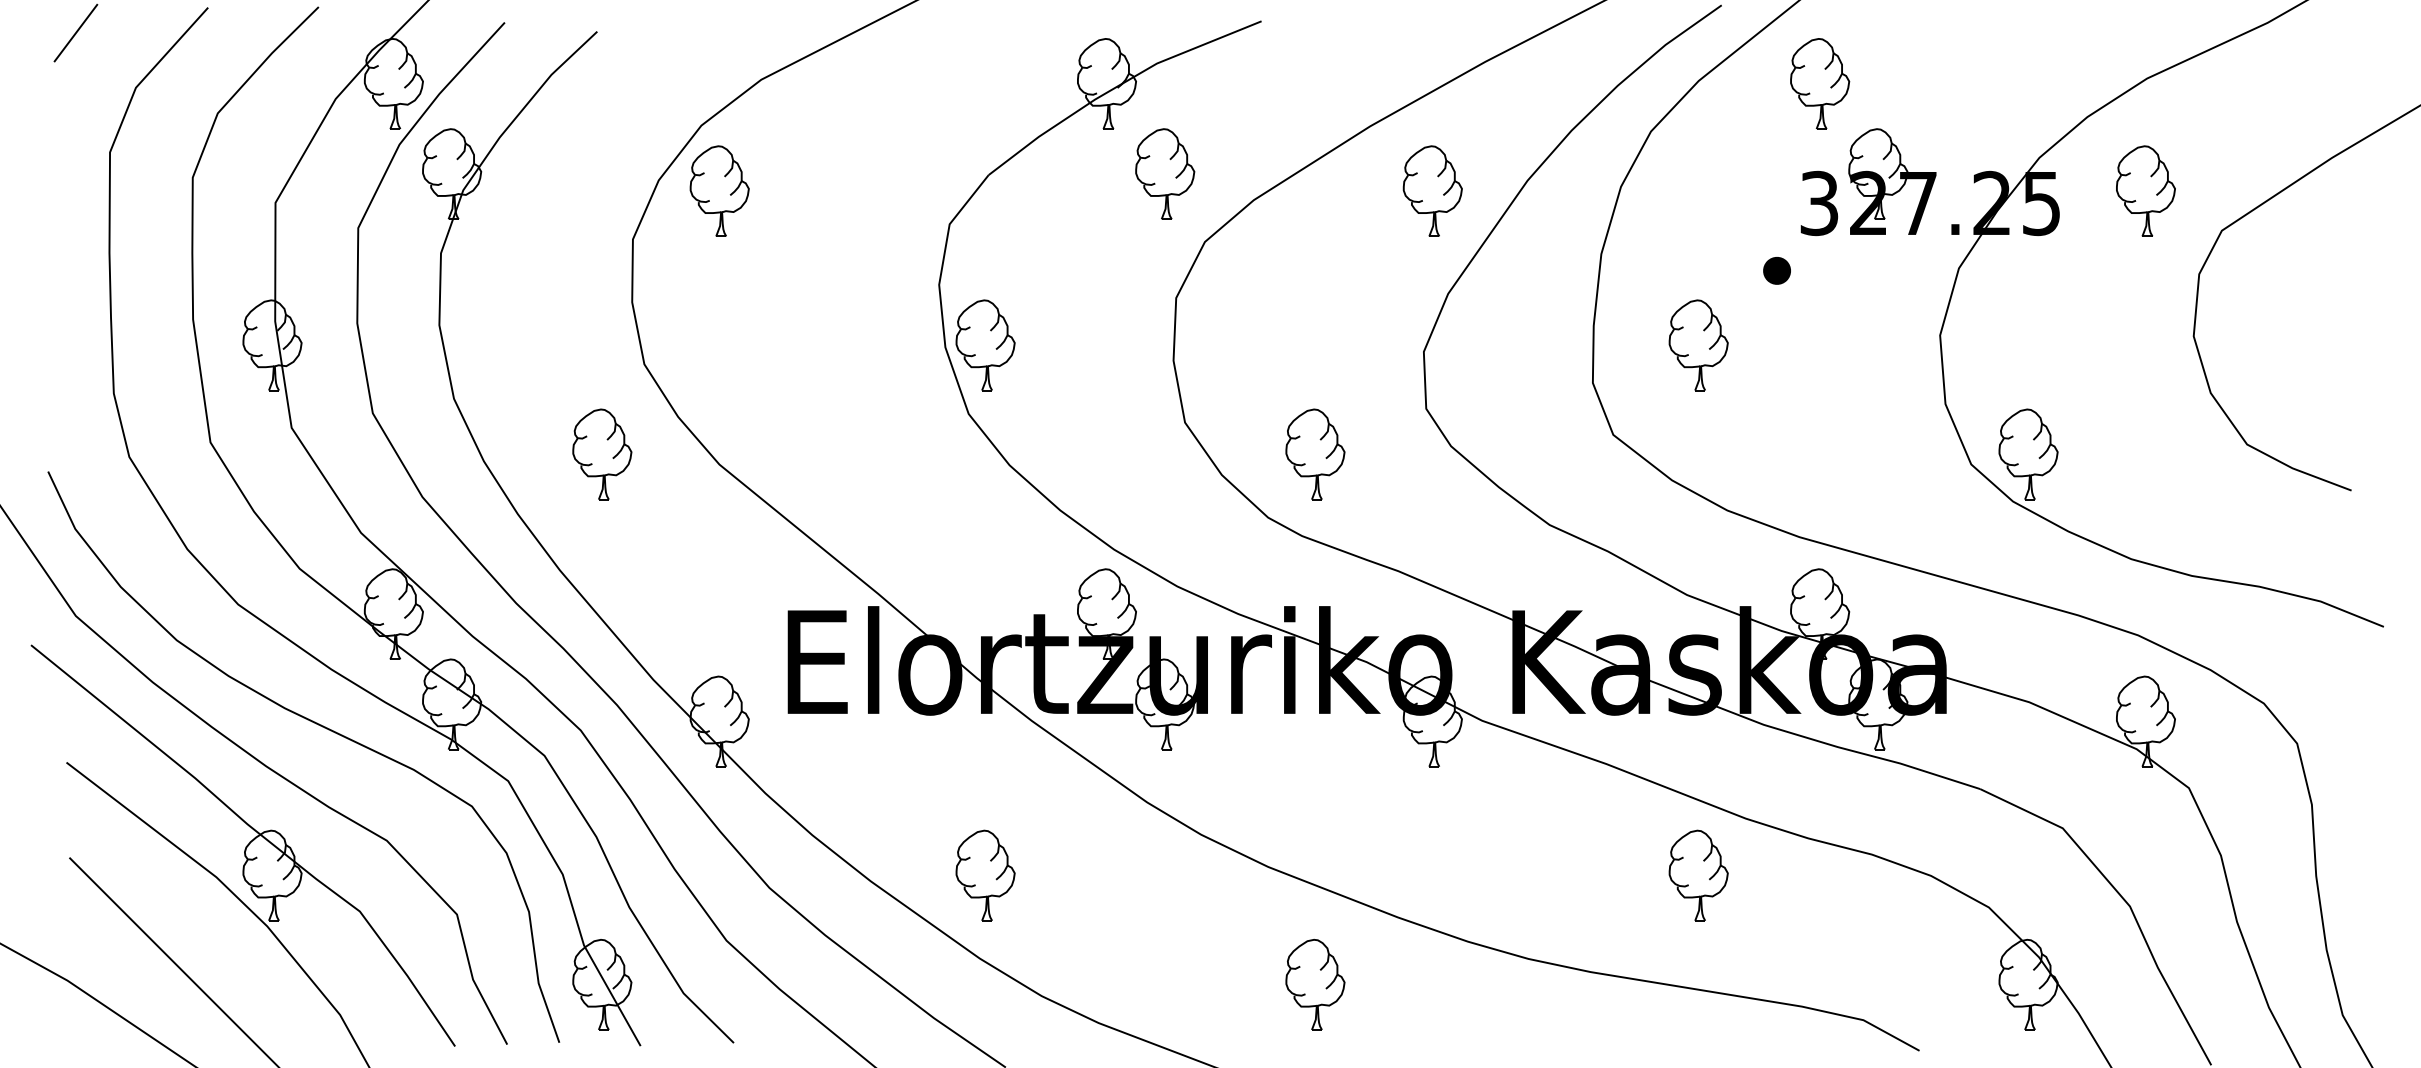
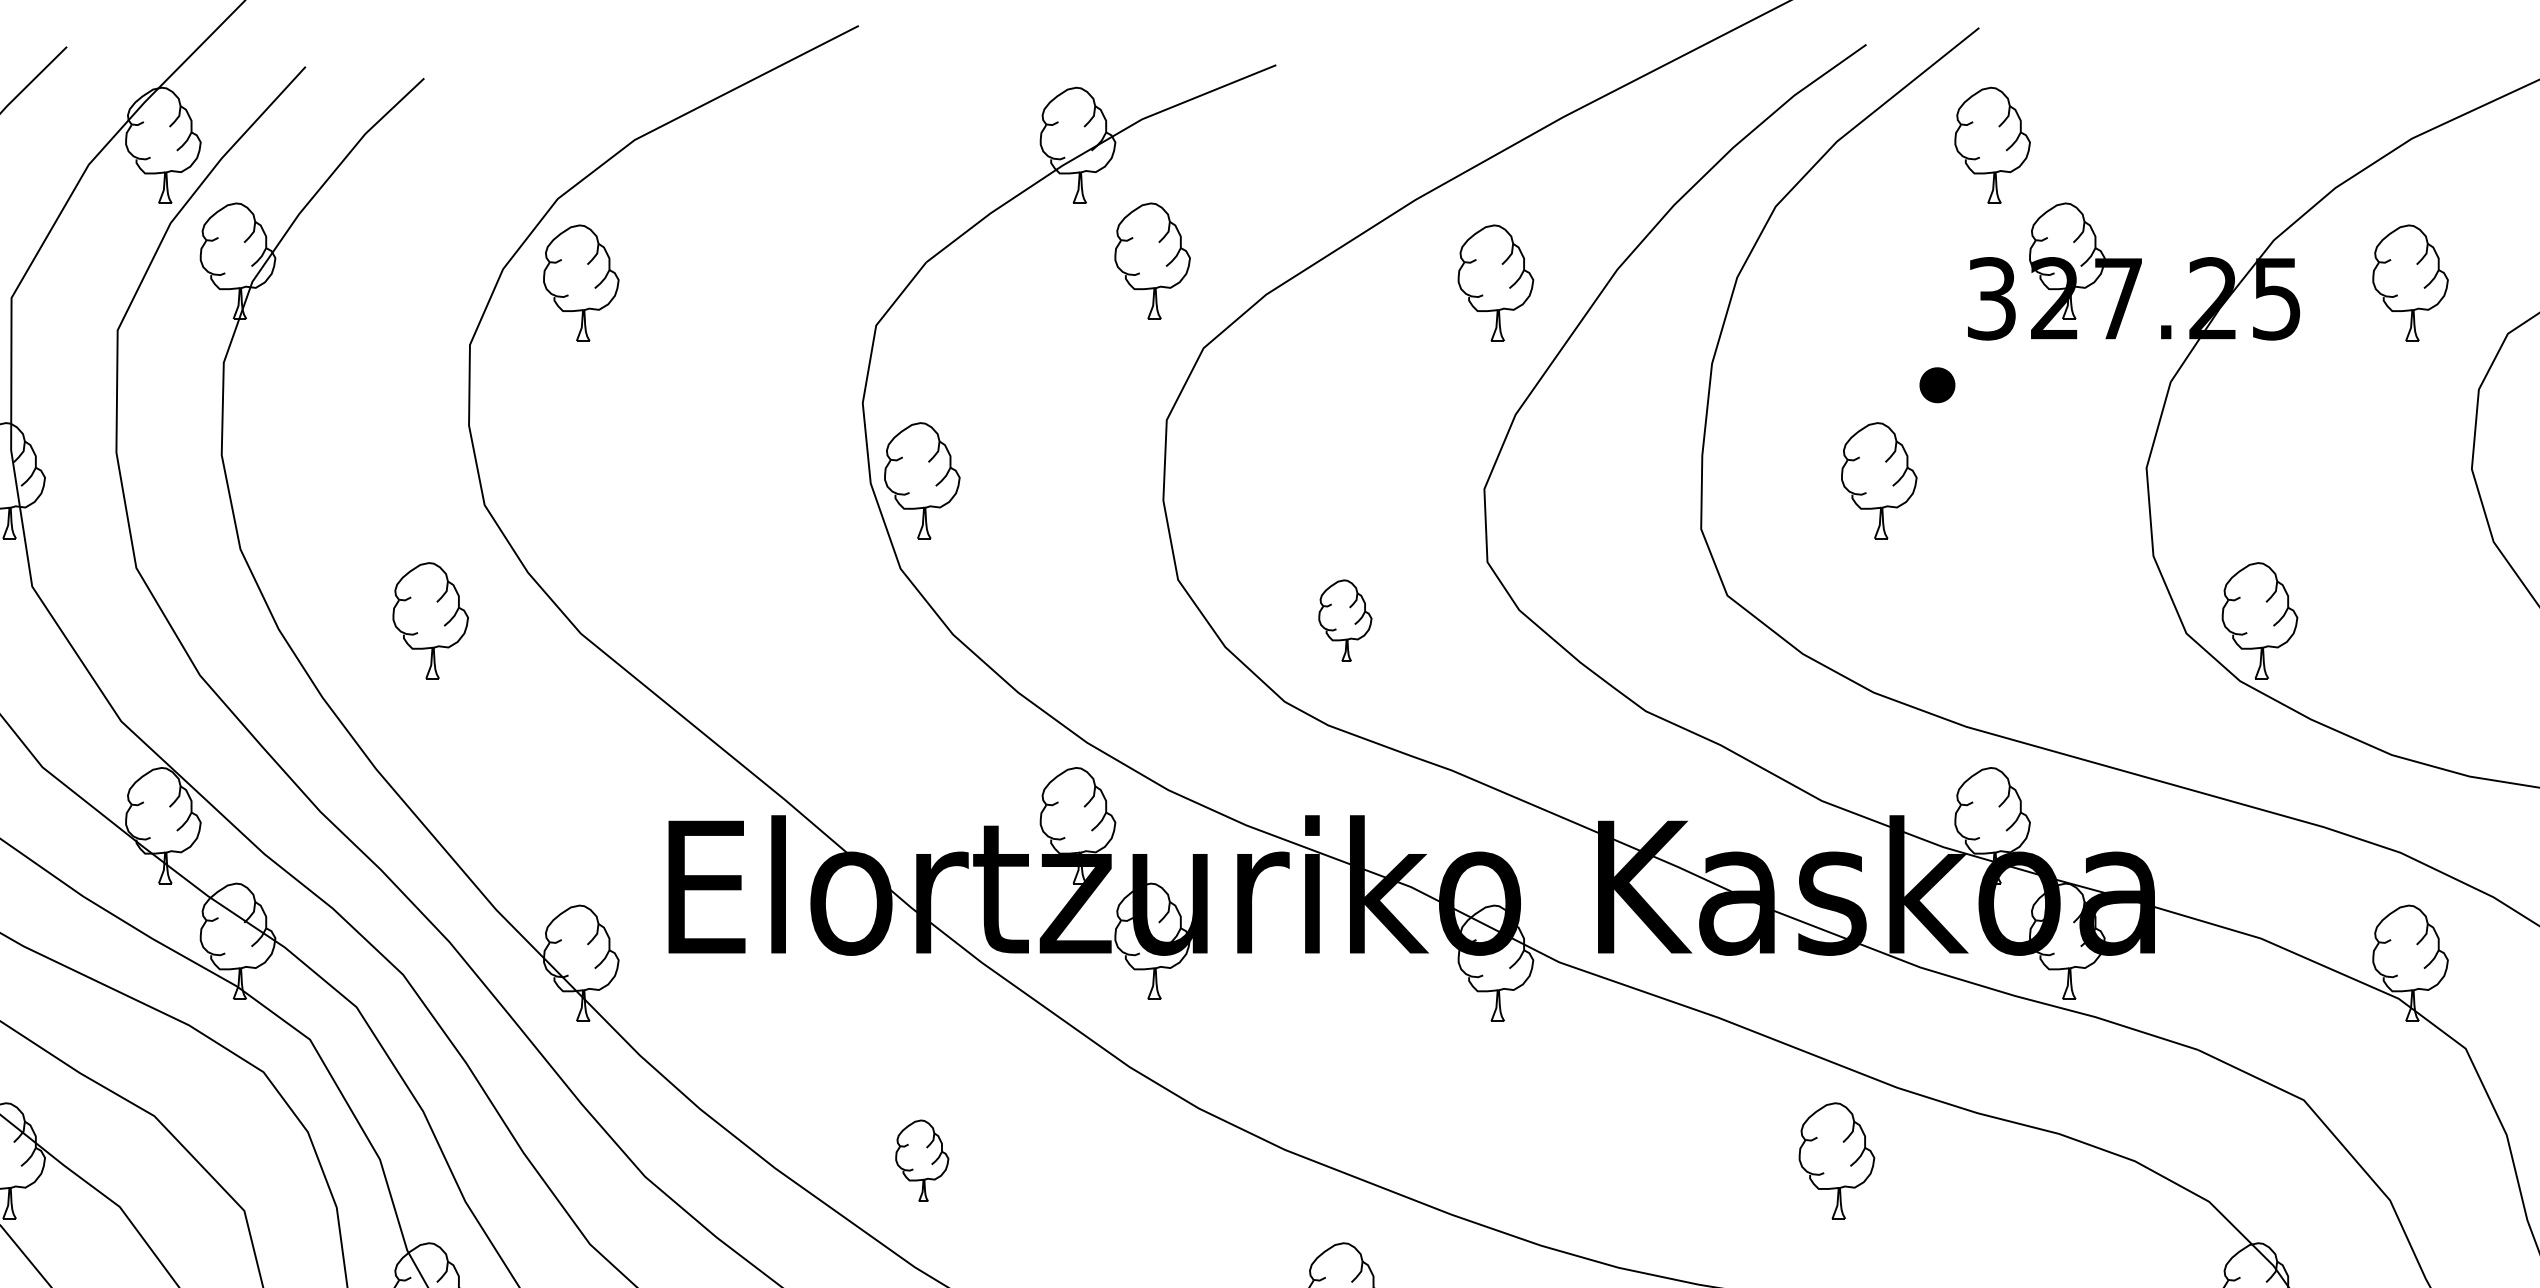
part: (1698, 345) -> (1878, 480), moved
part: (1315, 454) -> (1345, 620), size x0.7
part: (985, 875) -> (922, 1160), size x0.7

